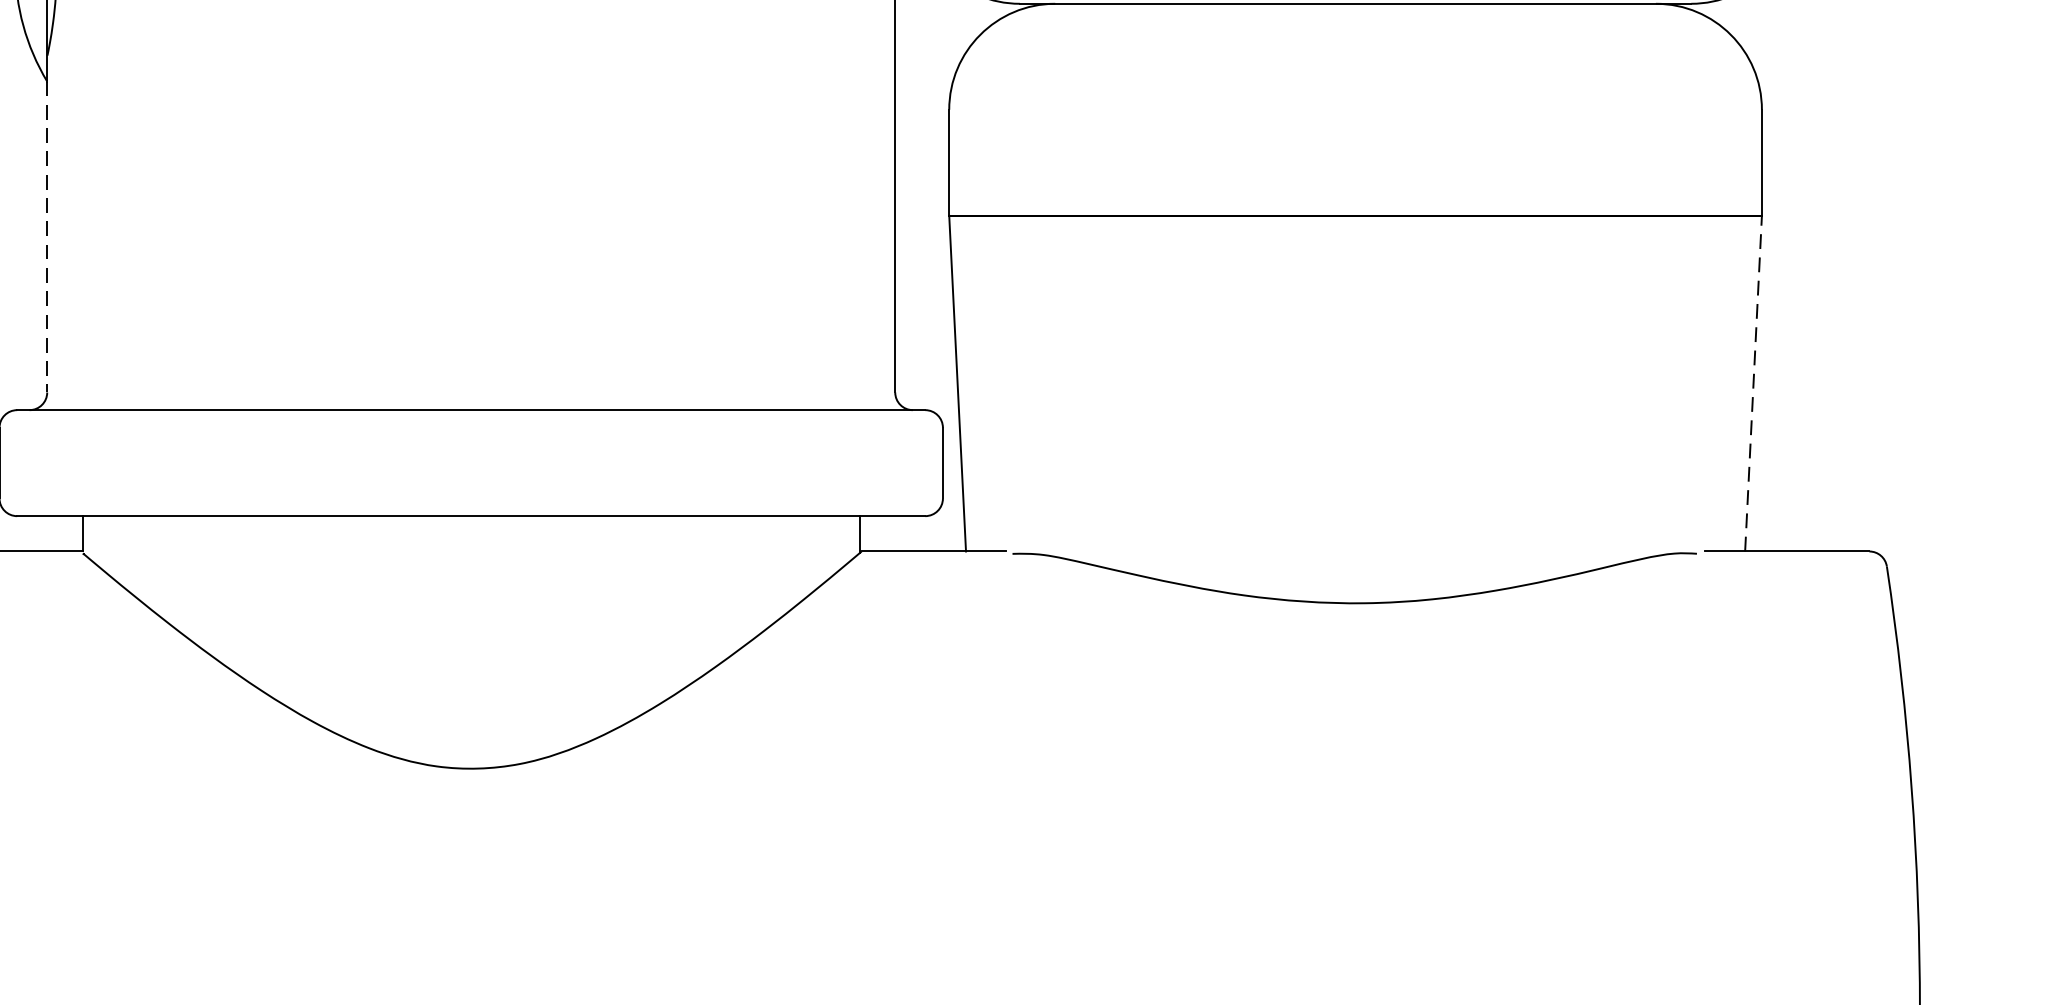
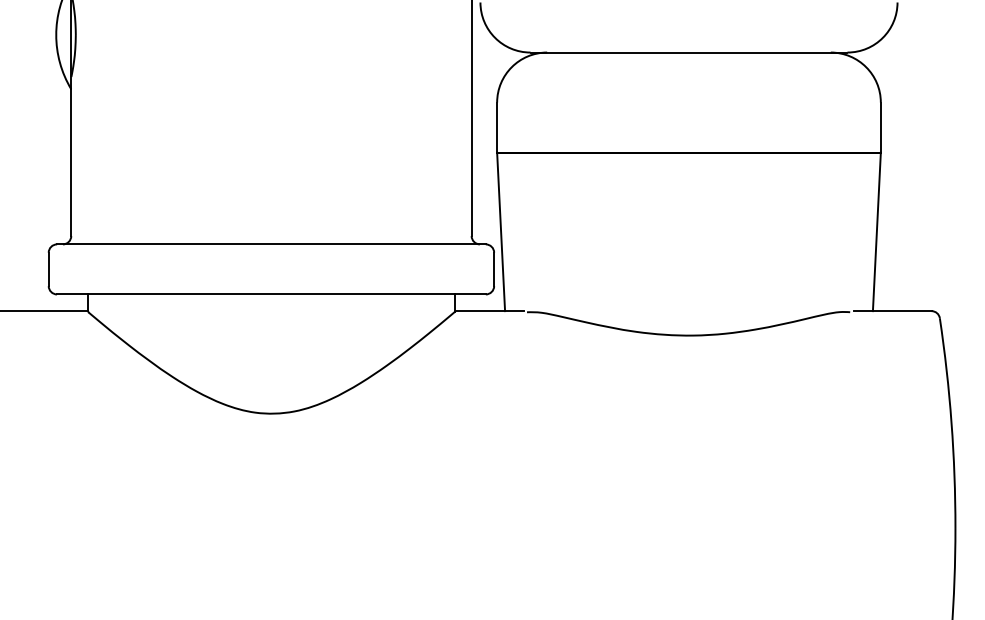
line: (47, 238) -> (71, 163), dashed -> solid
line: (1752, 382) -> (876, 231), dashed -> solid

